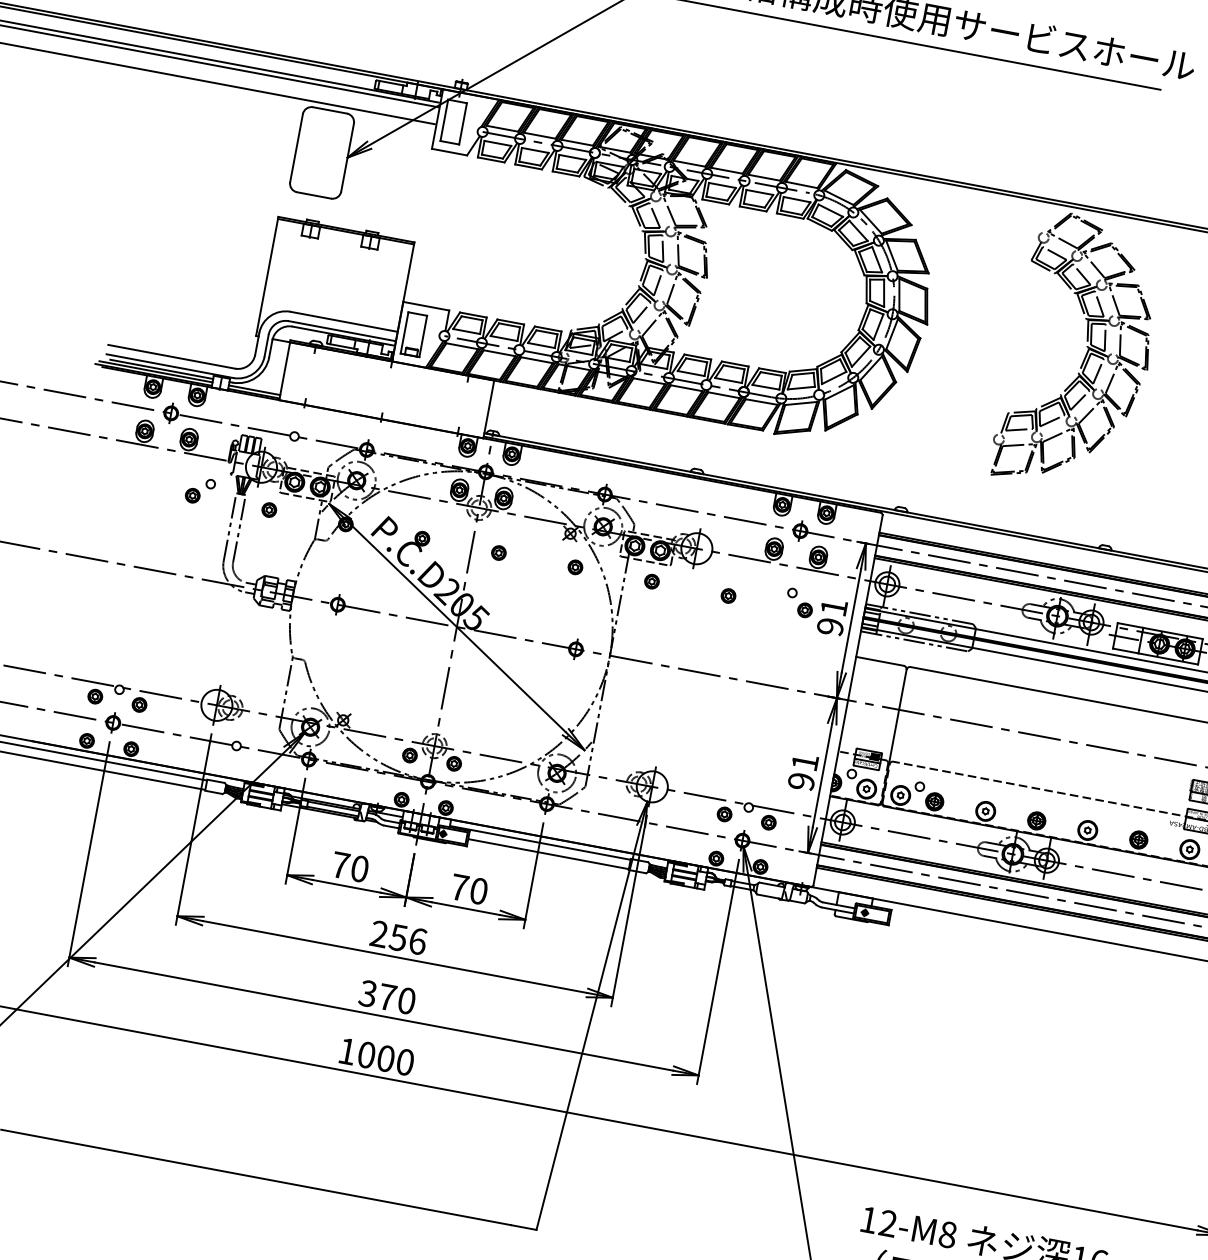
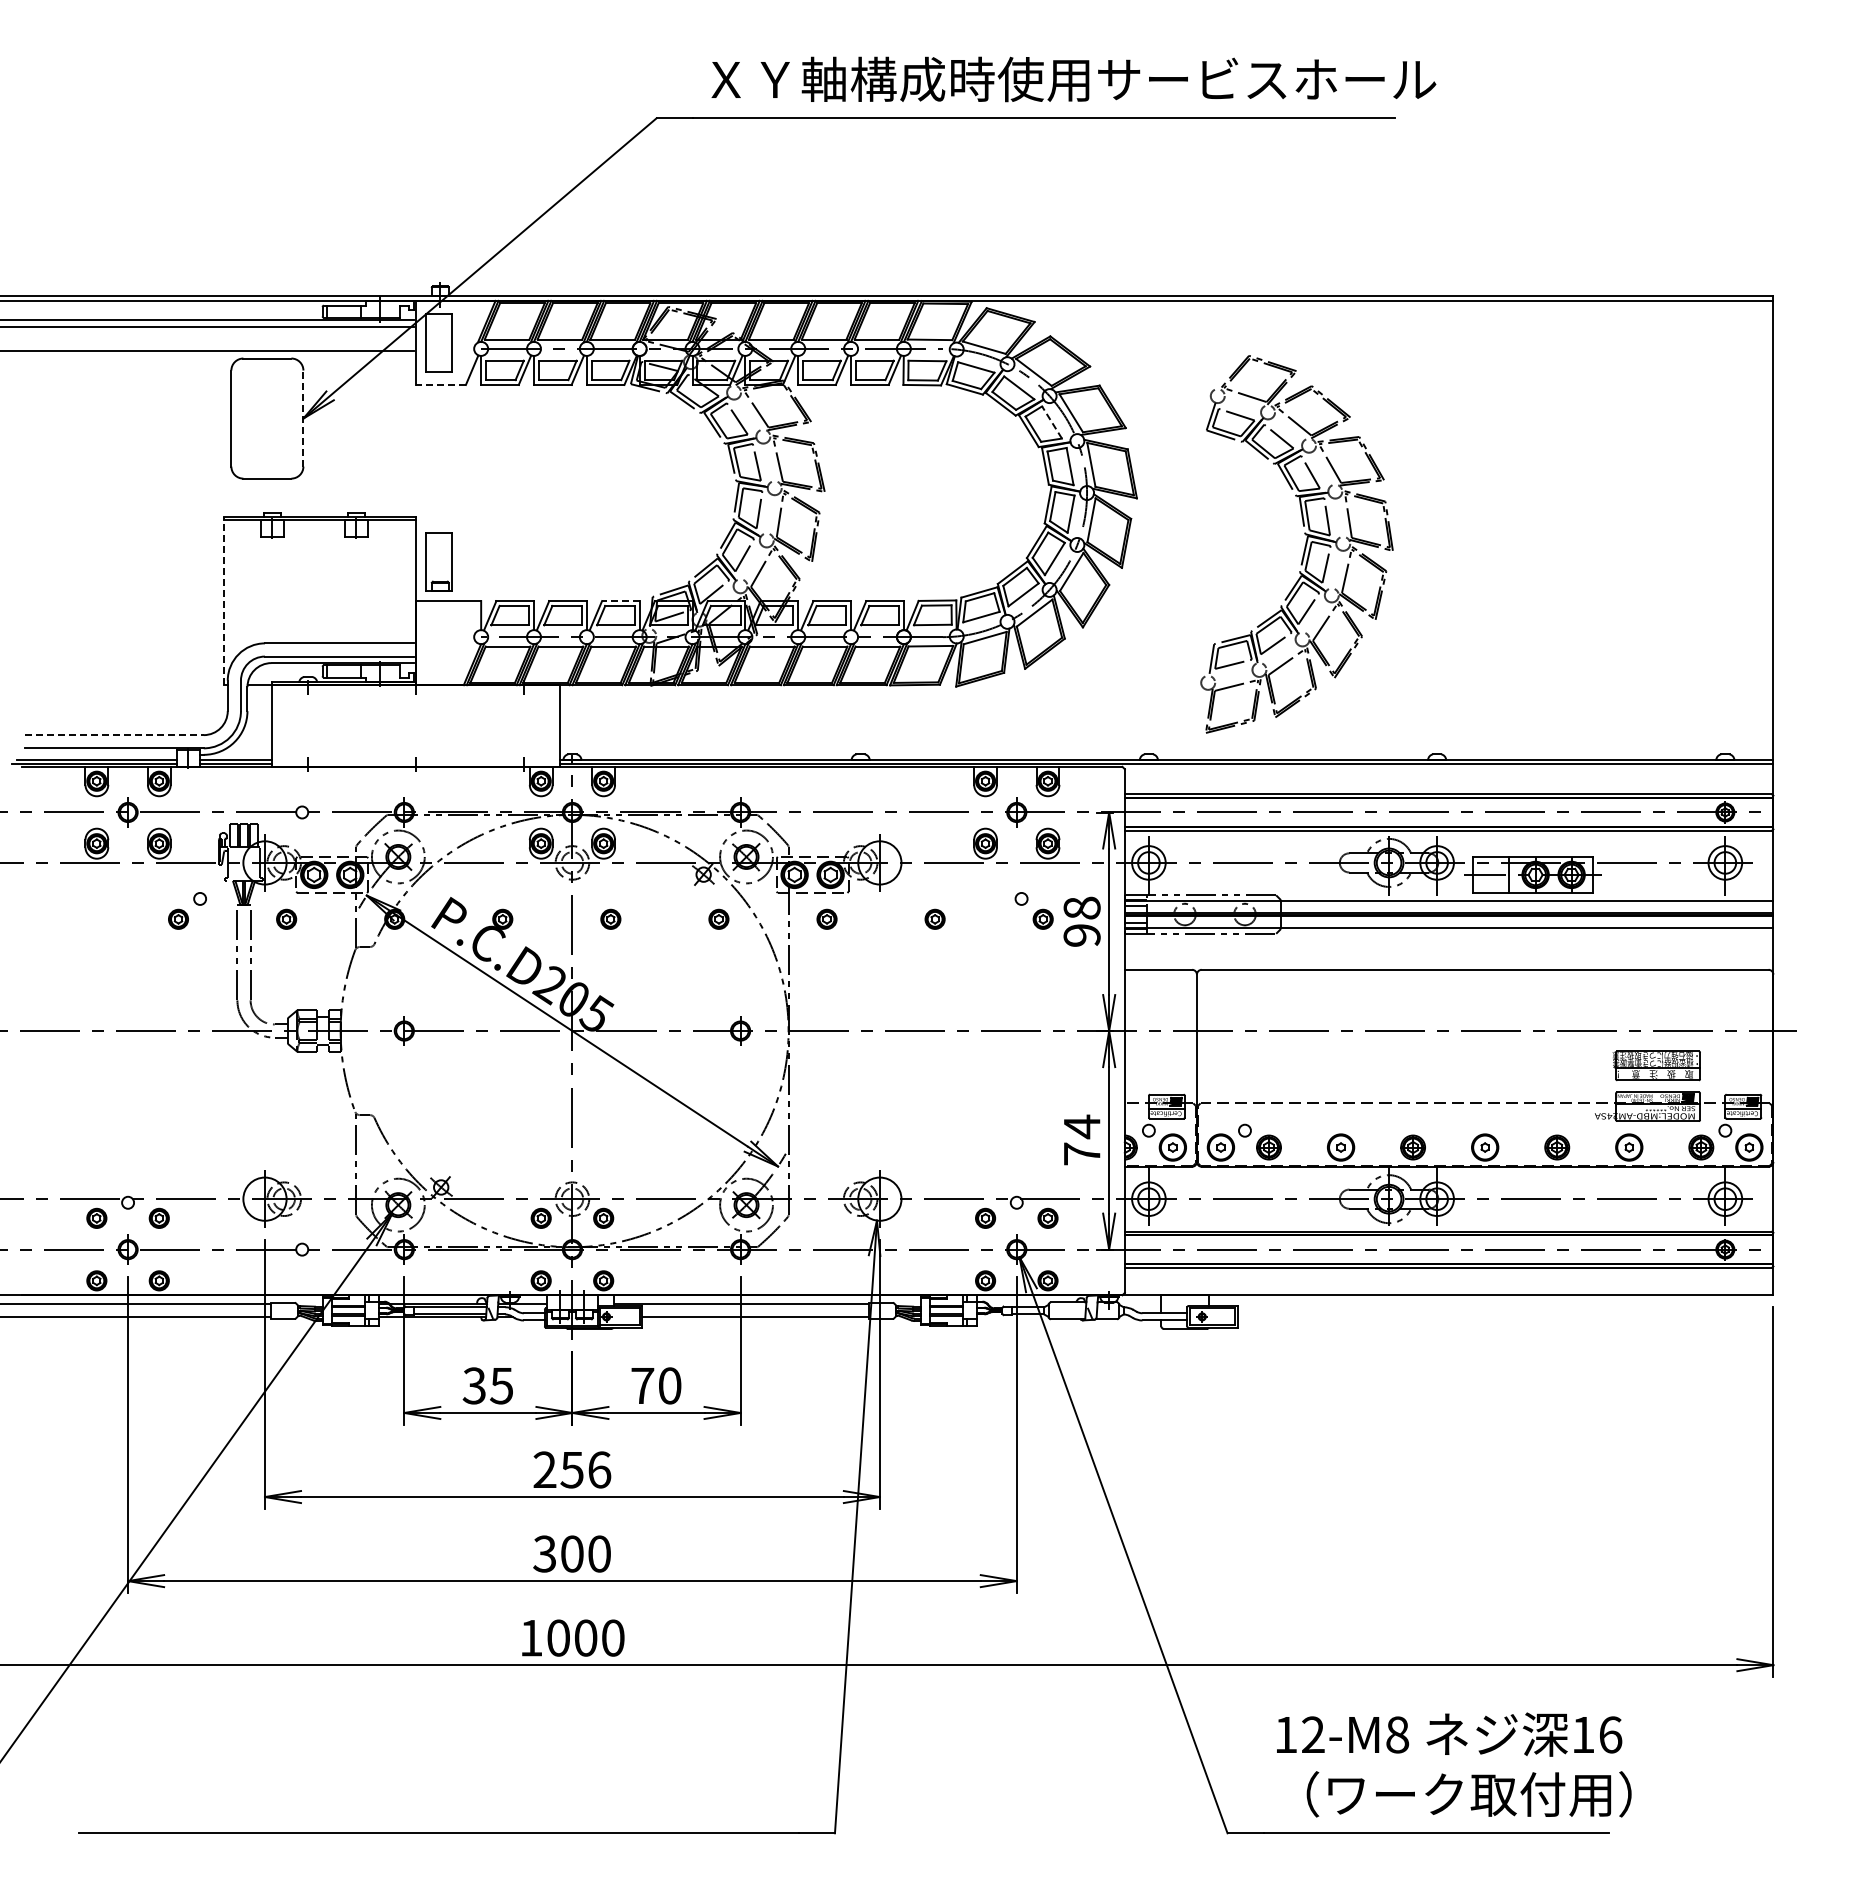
line: (449, 151) -> (441, 384), solid -> dashed
line: (347, 157) -> (303, 418), solid -> dashed
line: (877, 259) -> (1052, 422), solid -> dashed
line: (267, 276) -> (224, 600), solid -> dashed
line: (547, 329) -> (620, 601), solid -> dashed
part: (413, 334) -> (438, 561), moved
part: (1085, 355) -> (1304, 546), moved
line: (171, 357) -> (114, 735), solid -> dashed
line: (161, 369) -> (103, 754), removed
text: (833, 607) -> (1081, 907), 91 -> 98
text: (802, 771) -> (1081, 1139), 91 -> 74
text: (349, 866) -> (487, 1385), 70 -> 35
text: (387, 997) -> (572, 1553), 370 -> 300

